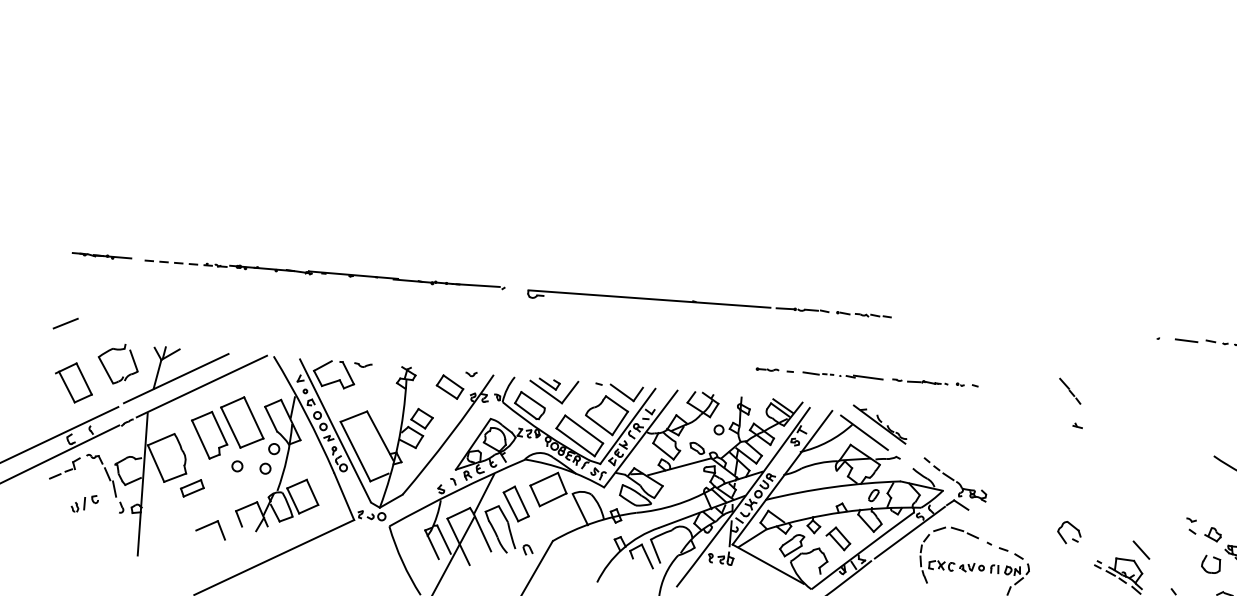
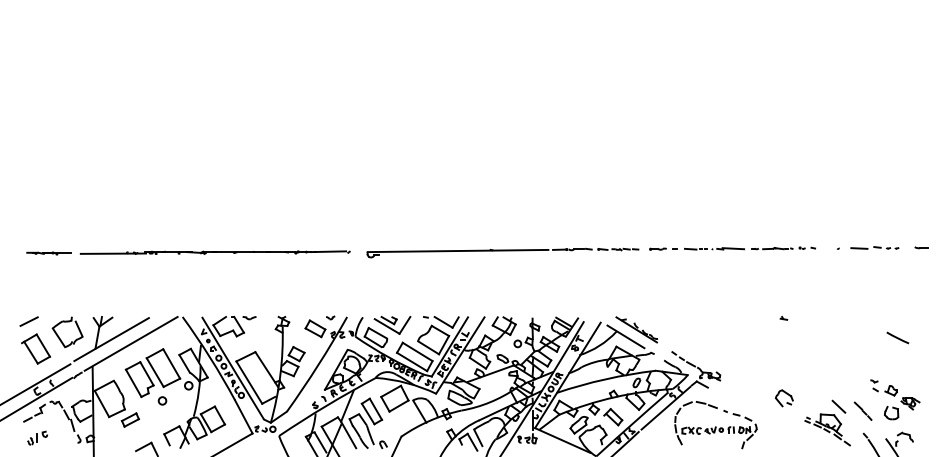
line: (188, 263) -> (113, 253), dashed -> solid
line: (64, 323) -> (28, 321), moved
part: (867, 377) -> (732, 248), moved
line: (1069, 390) -> (862, 410), moved
circle: (265, 468) -> (183, 400), removed
part: (84, 502) -> (37, 437), moved

